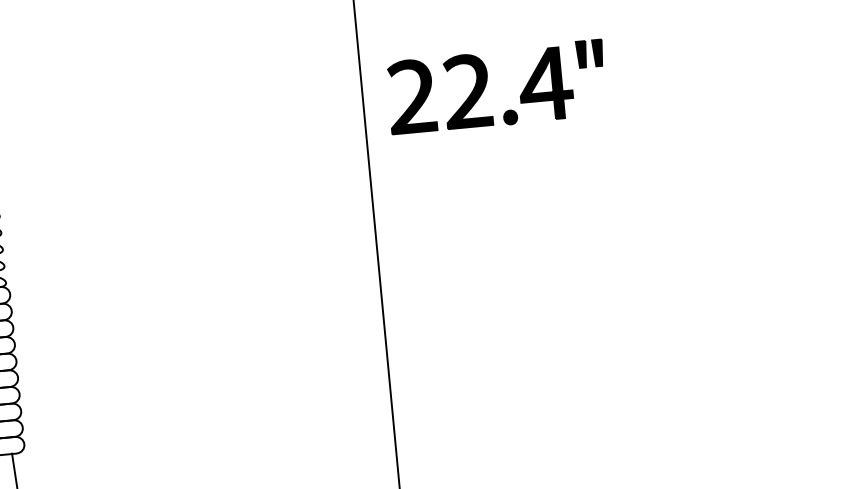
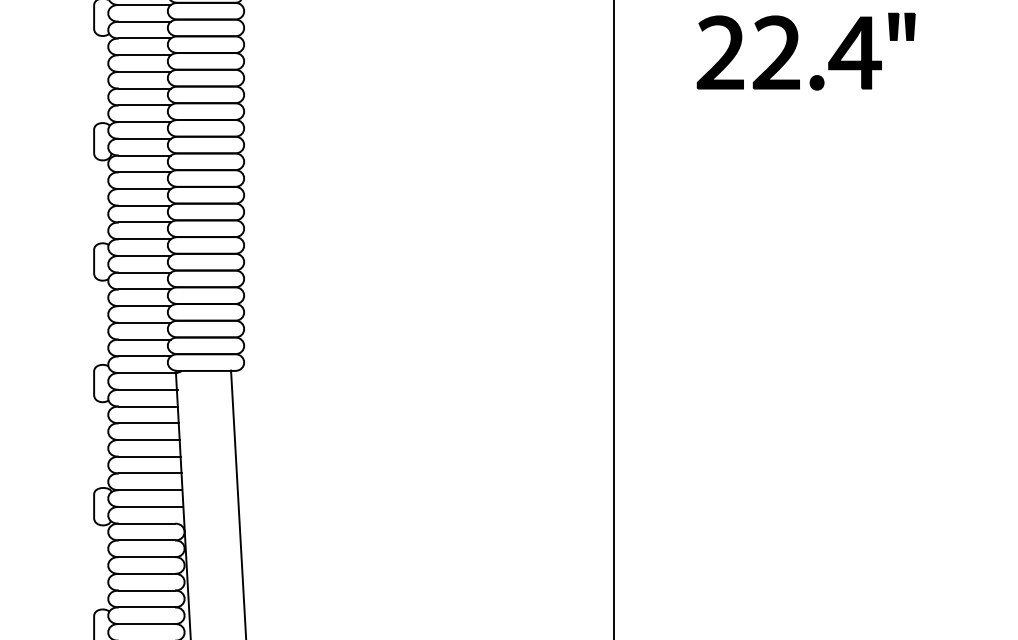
part: (486, 84) -> (796, 47), moved

